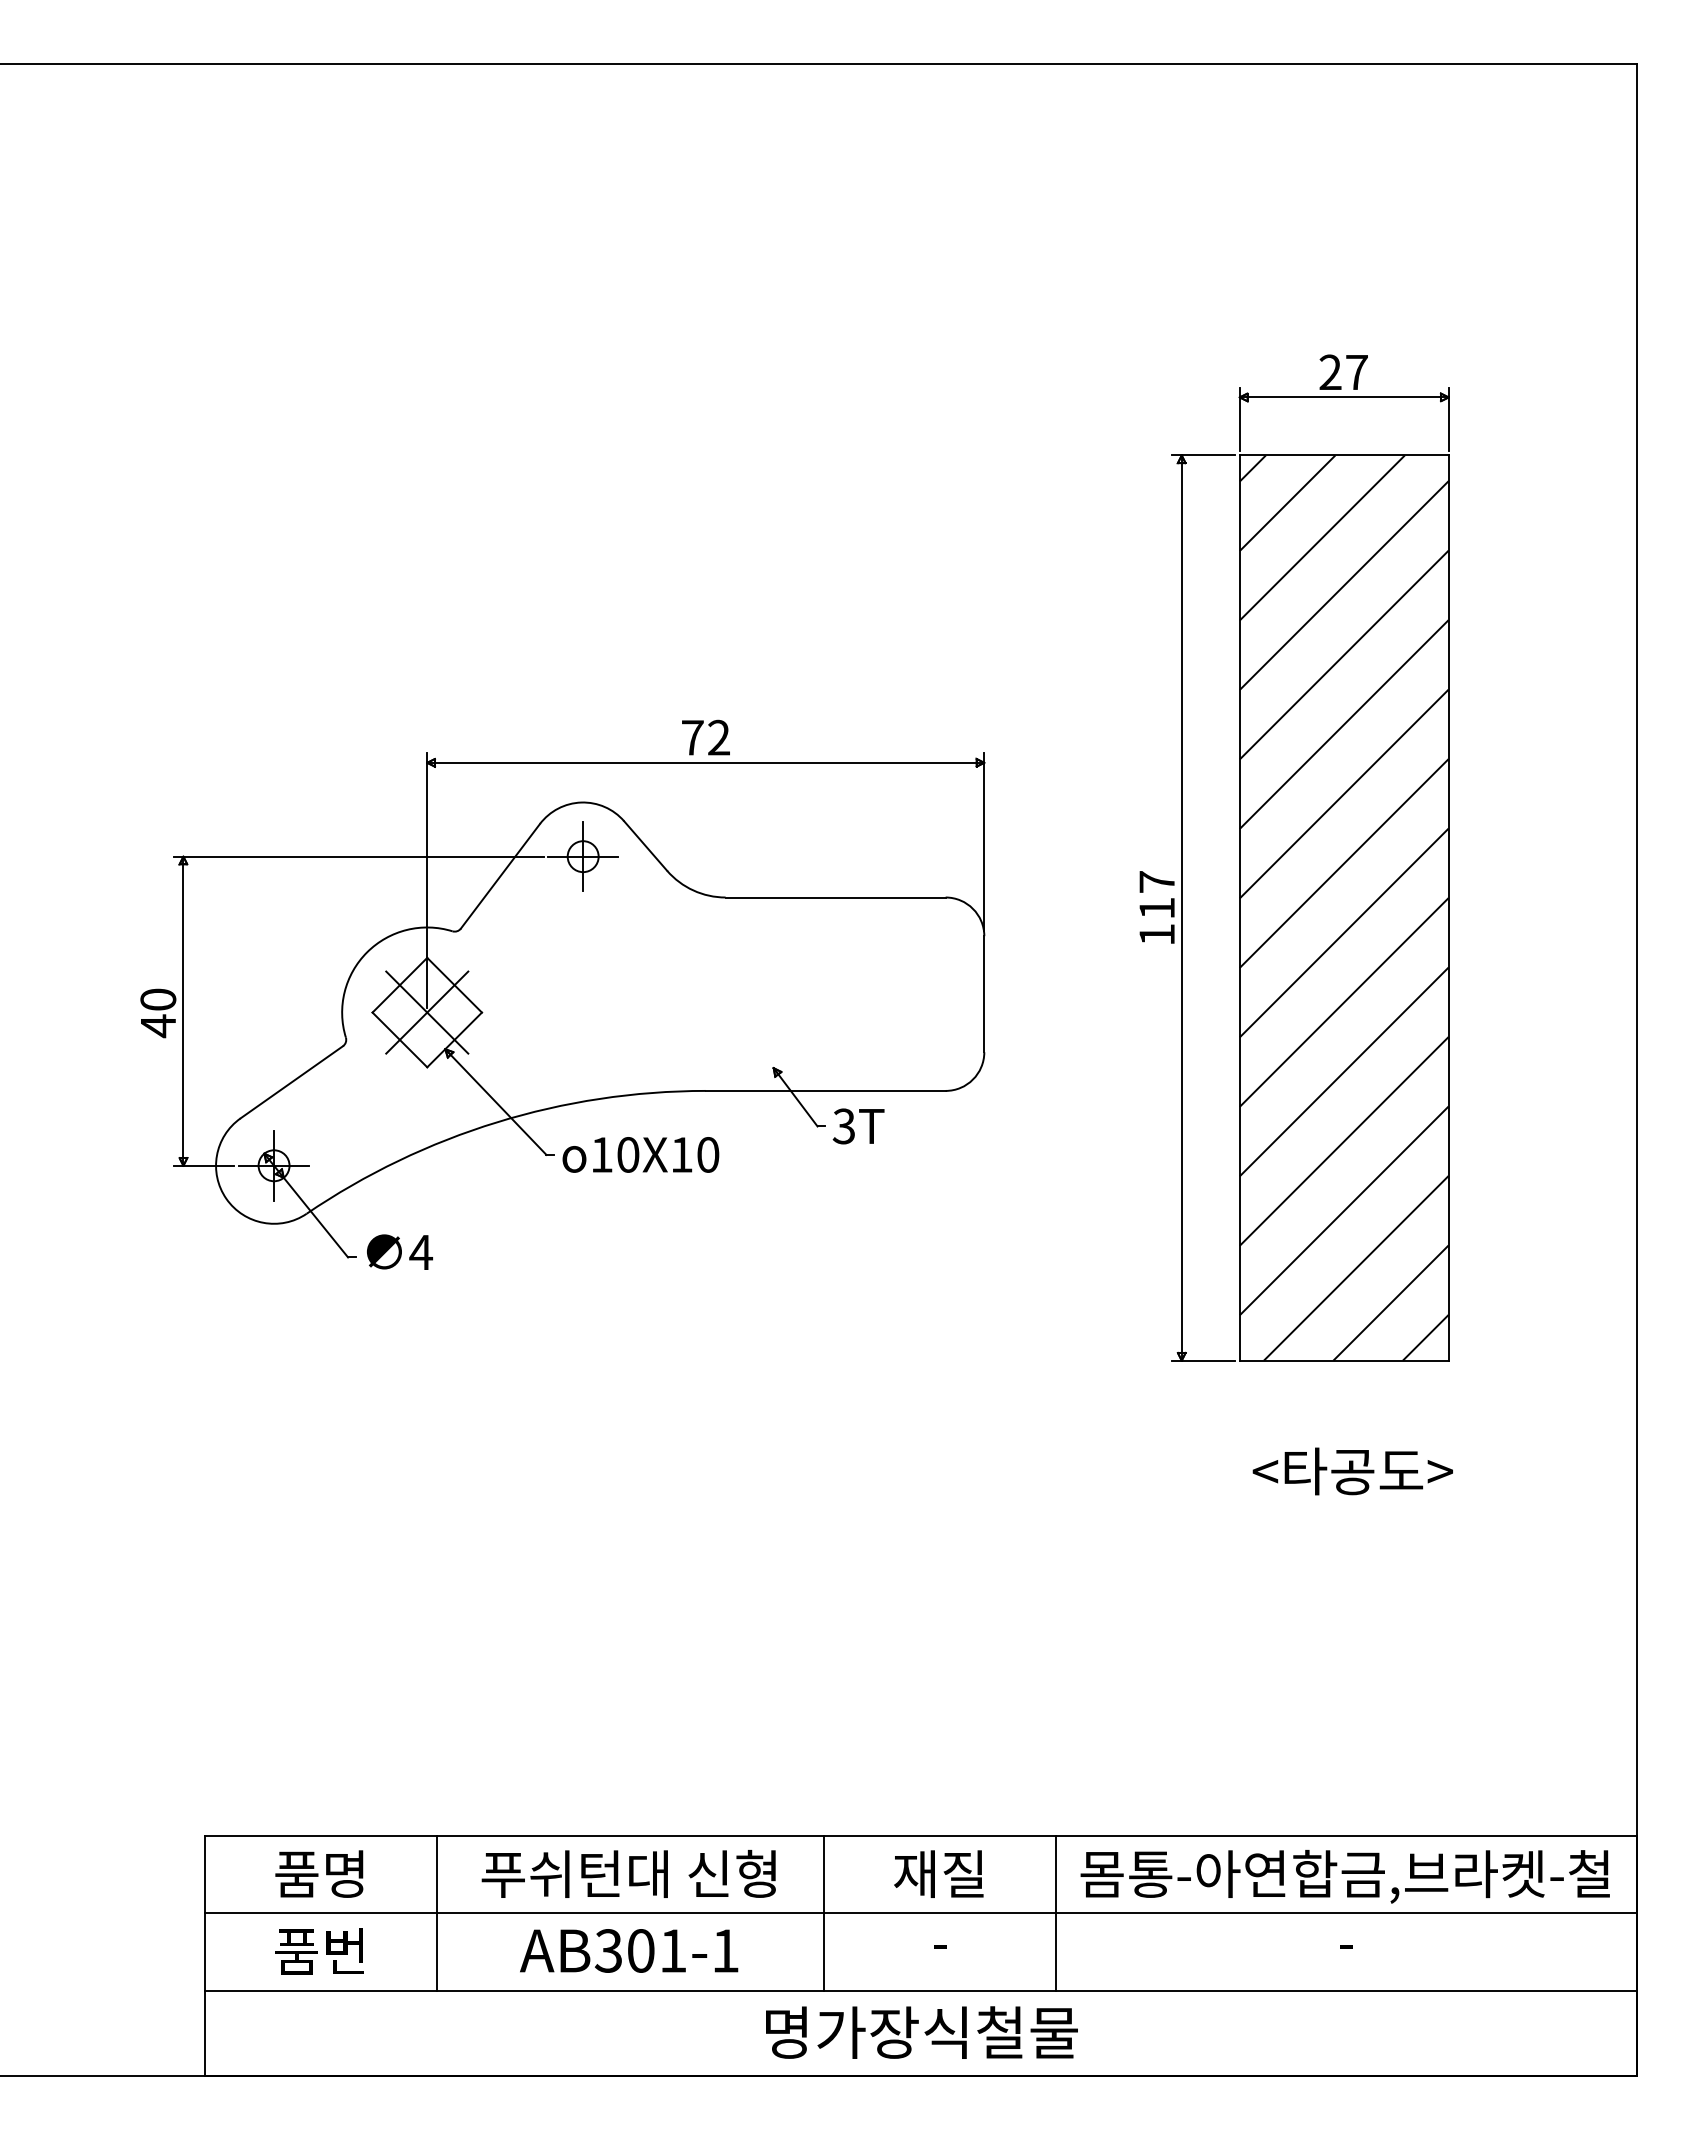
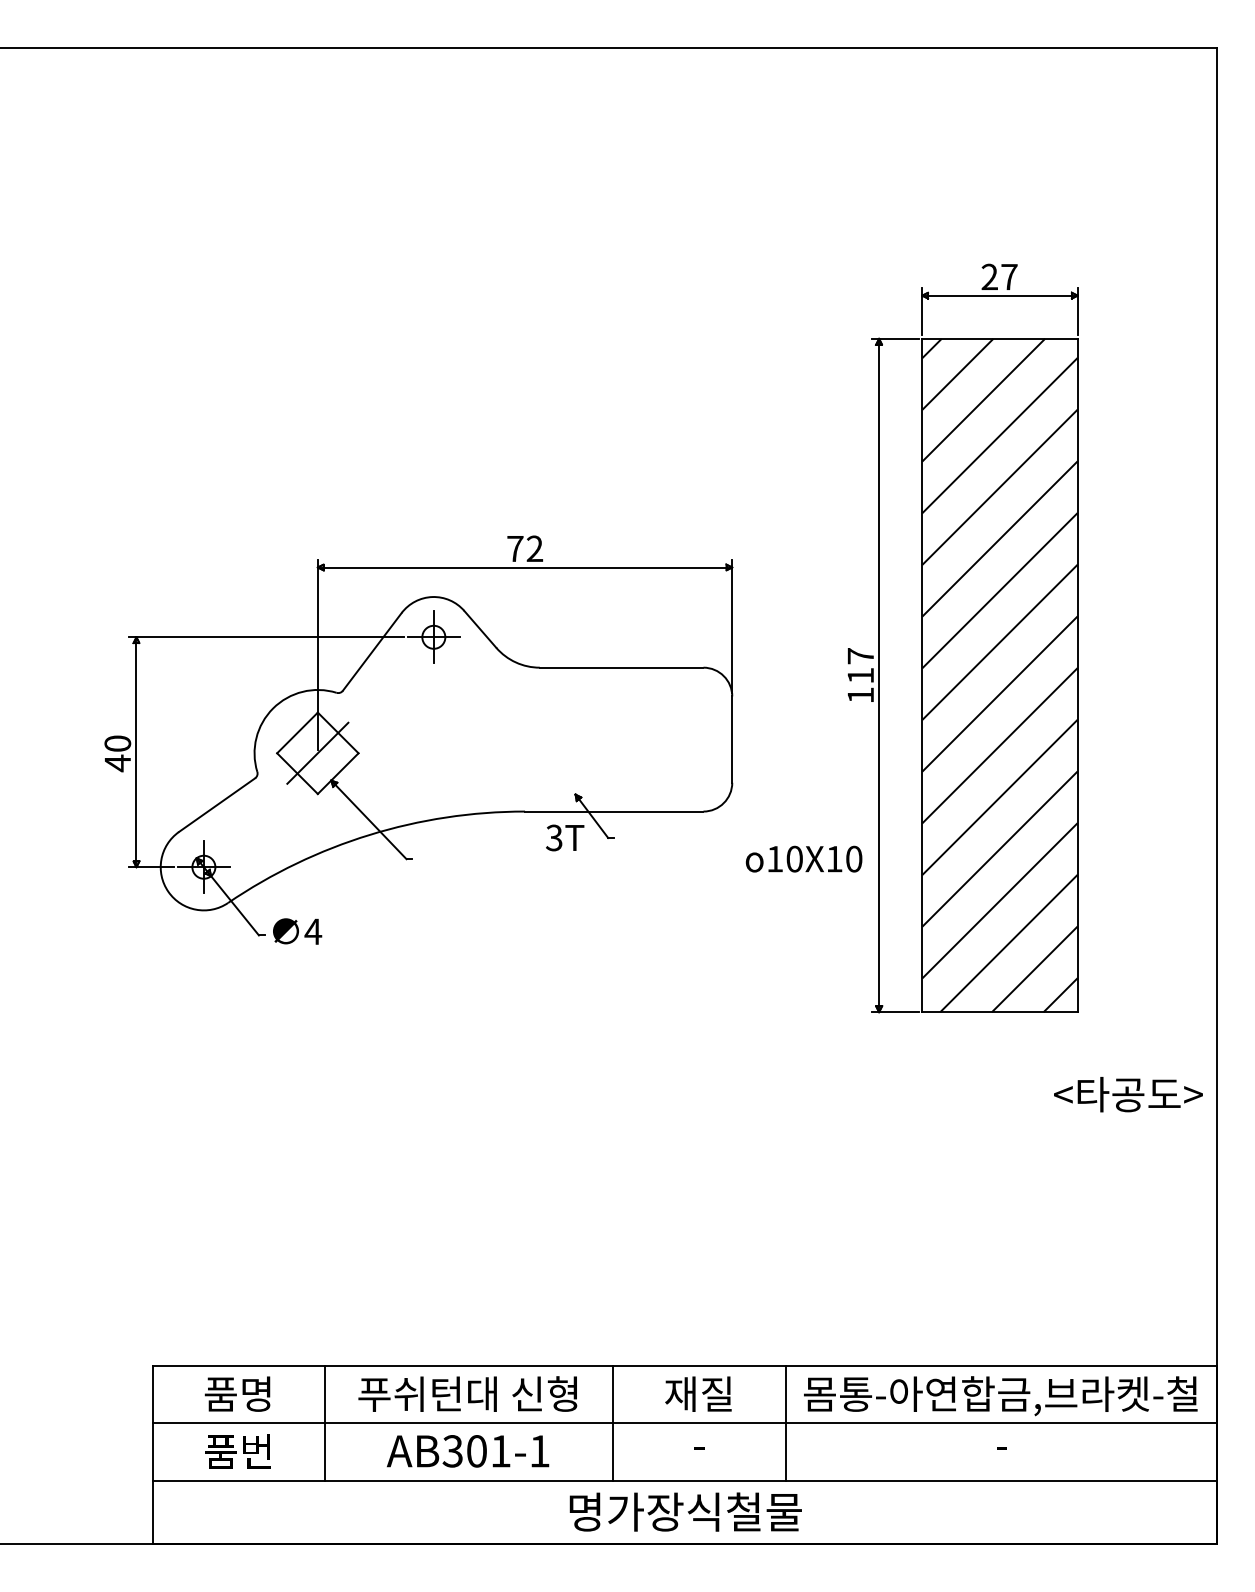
line: (427, 1012) -> (318, 753), removed
text: (858, 1126) -> (565, 838), moved
text: (640, 1154) -> (803, 858), moved
text: (1352, 1471) -> (1128, 1094), moved

